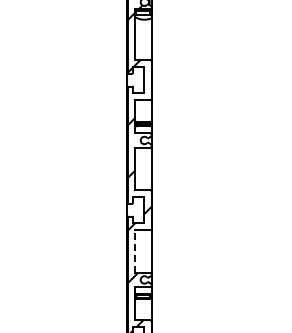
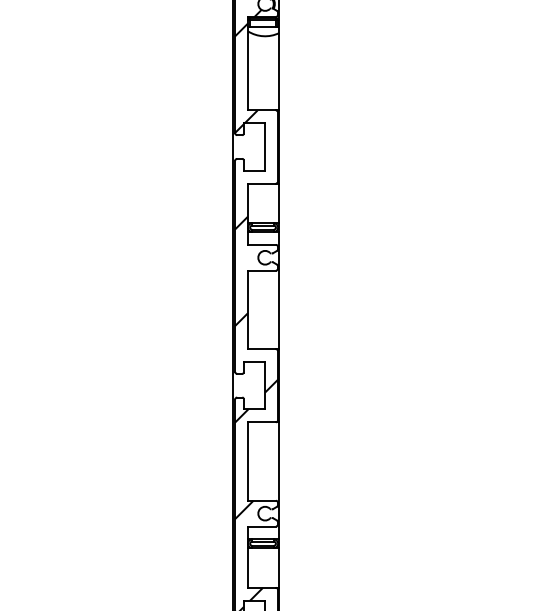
line: (135, 251) -> (248, 461), dashed -> solid

